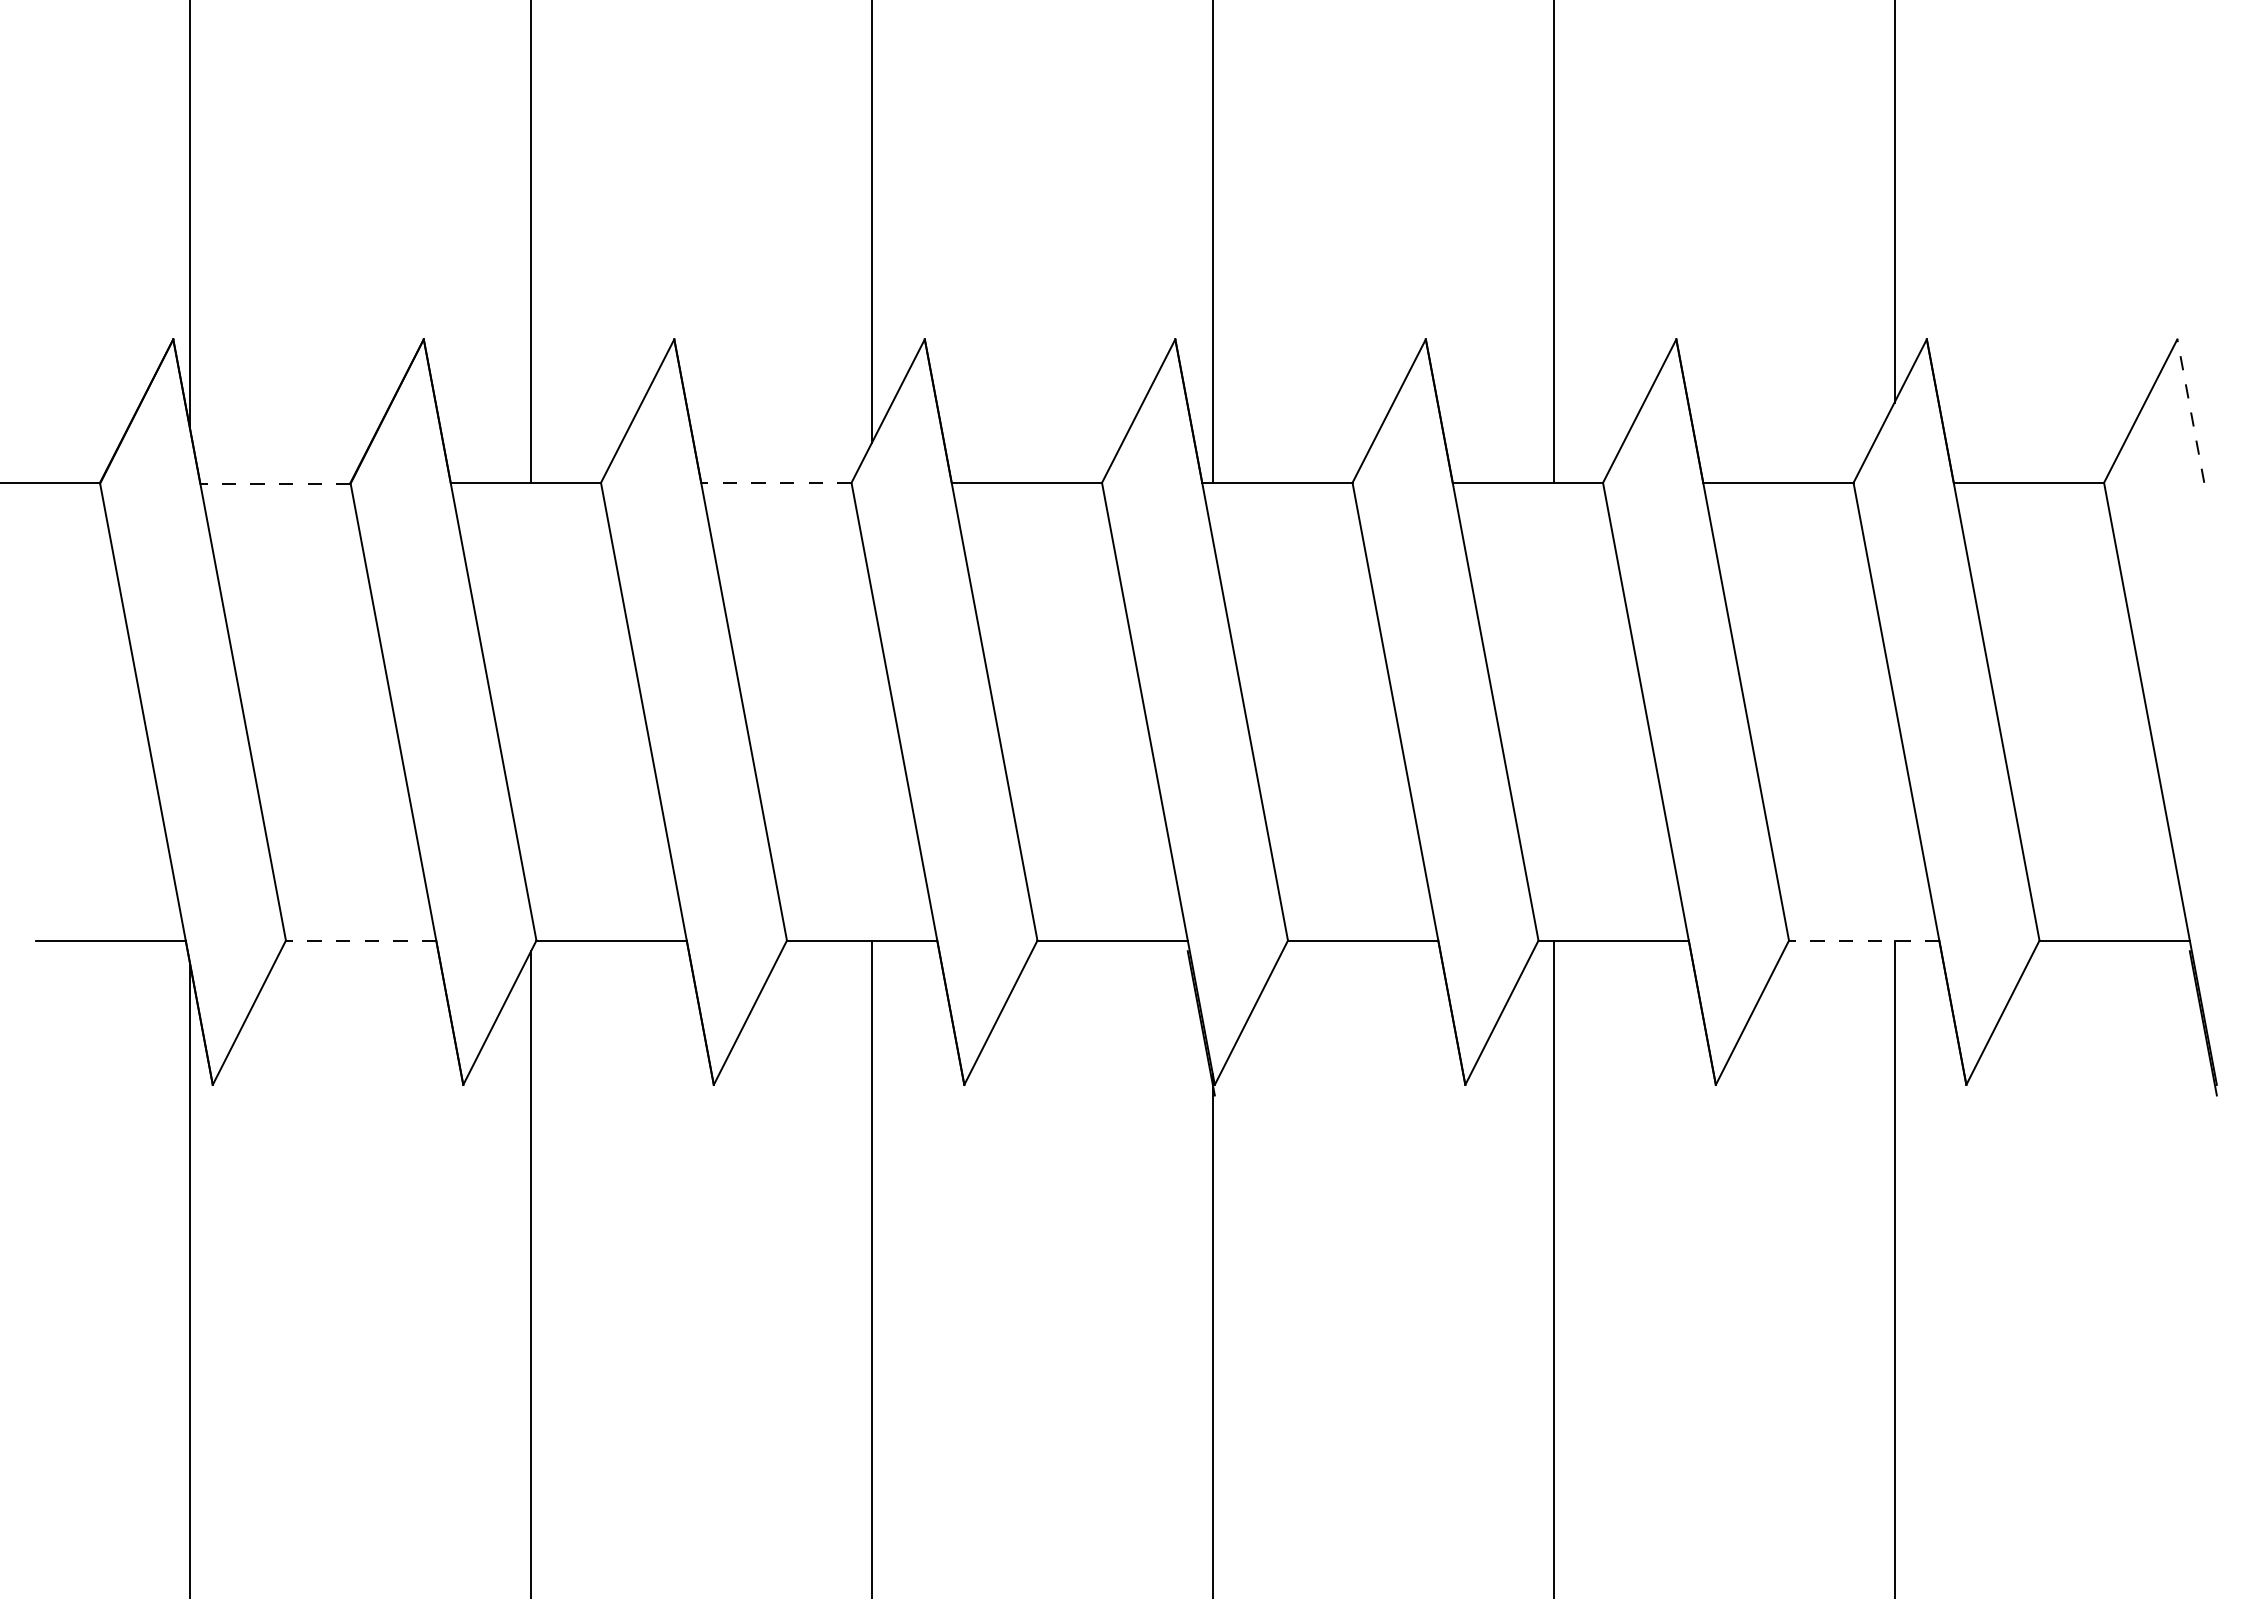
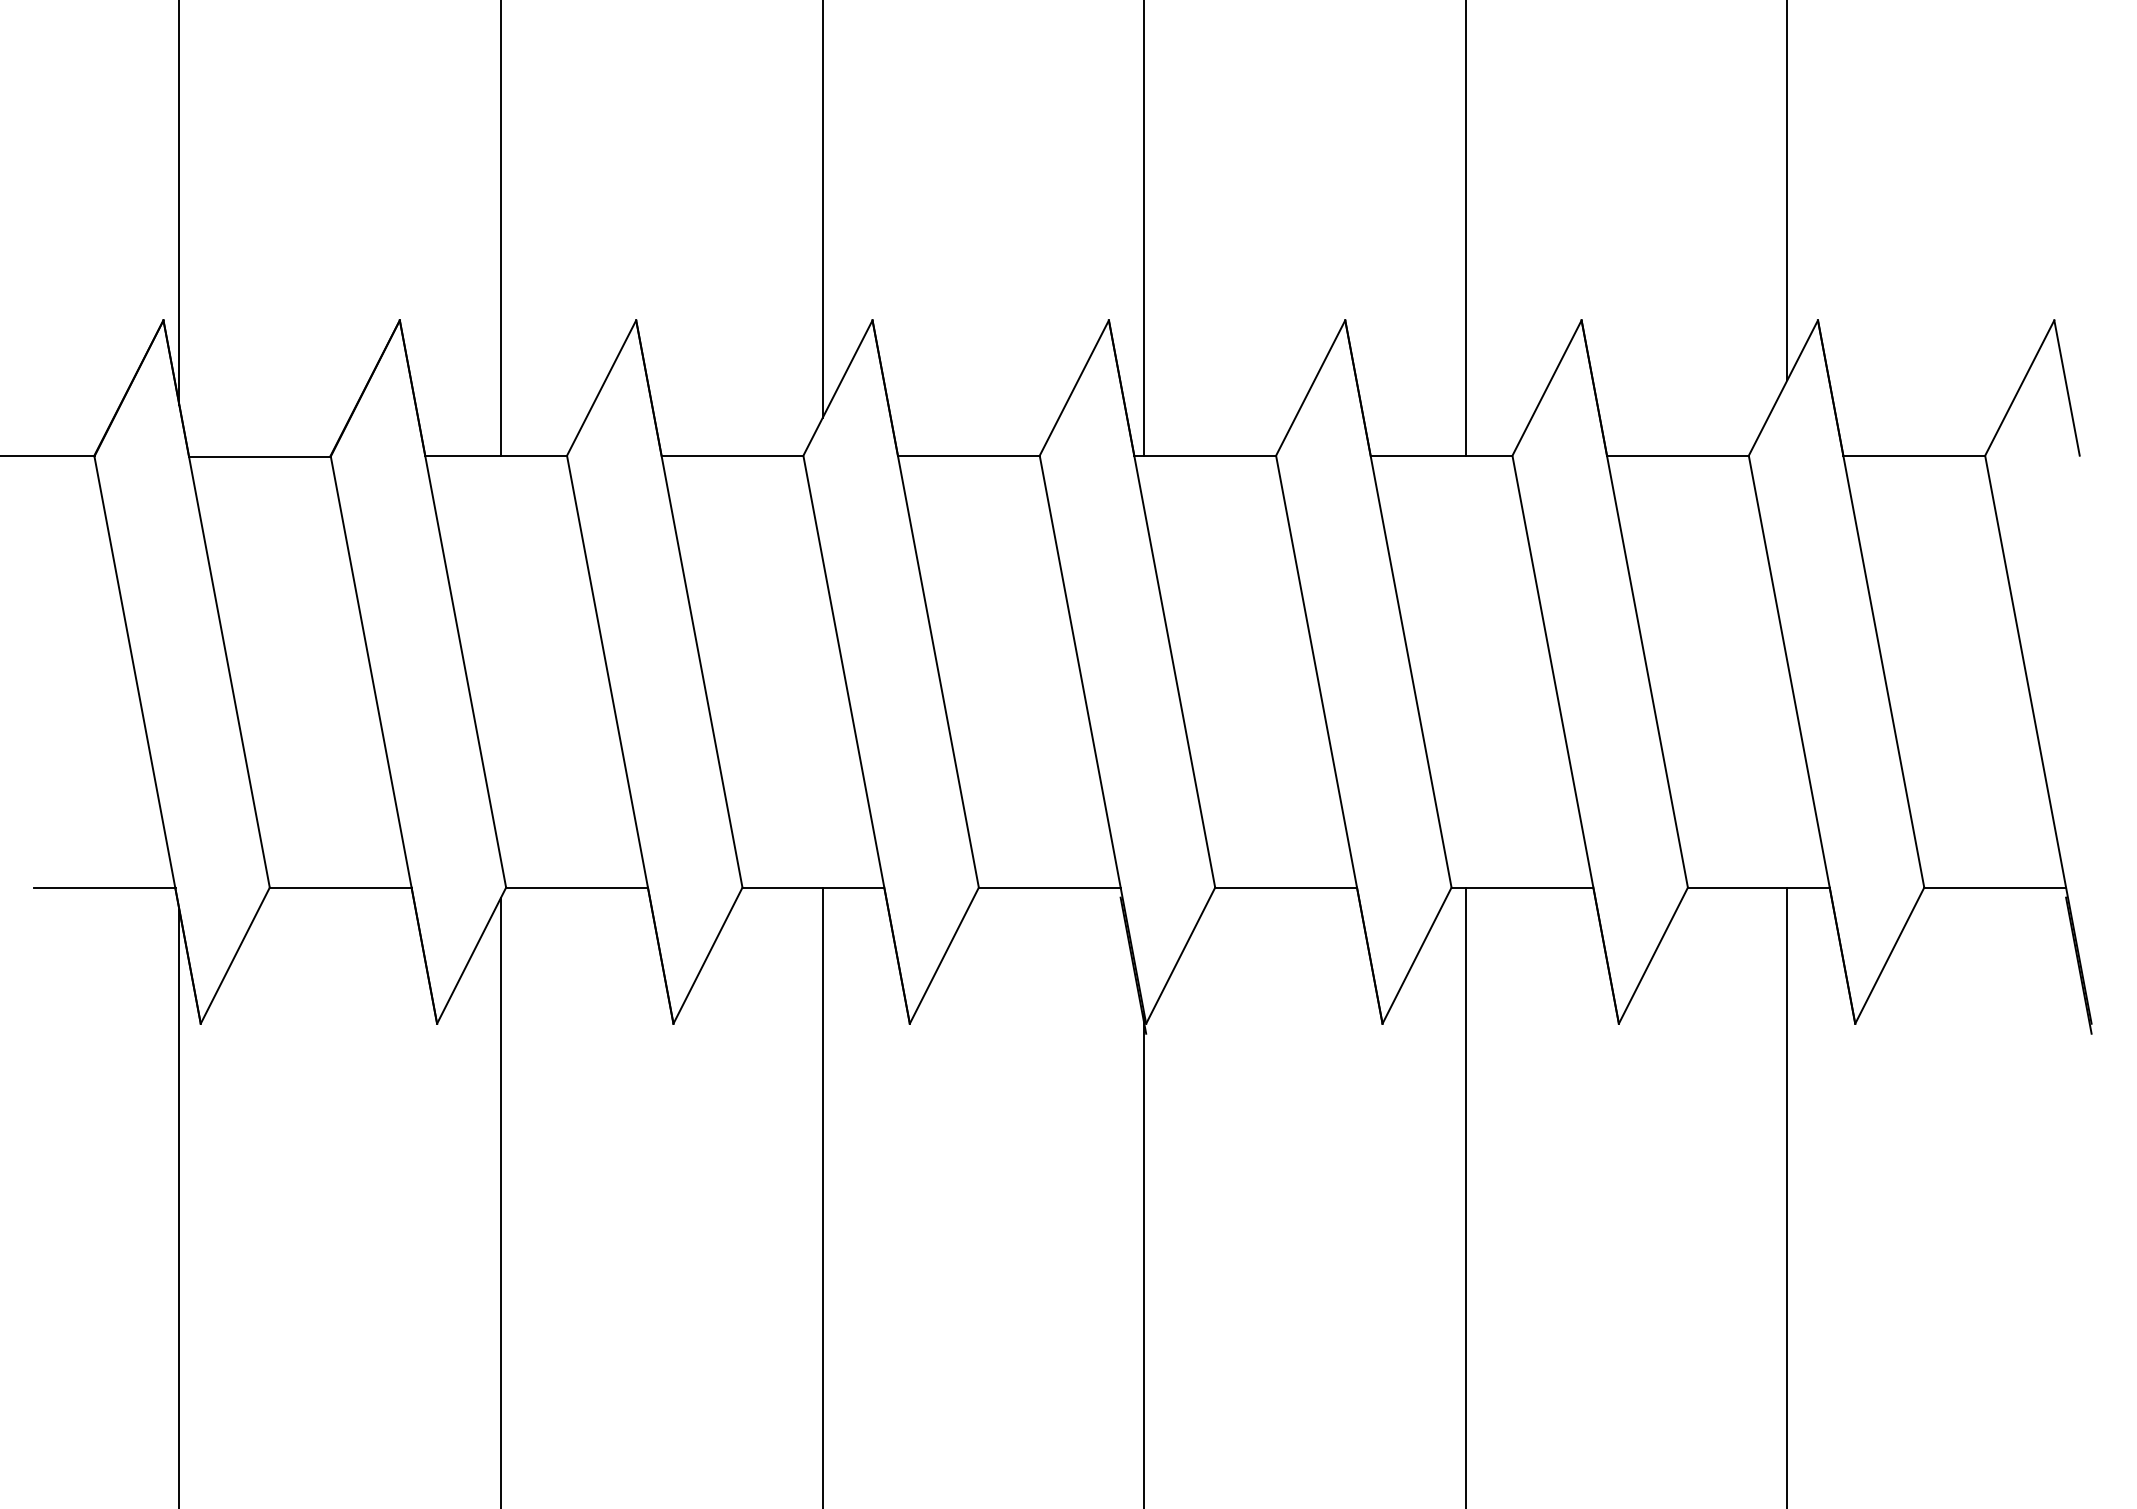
line: (2190, 411) -> (2066, 388), dashed -> solid
line: (775, 482) -> (731, 455), dashed -> solid
line: (275, 483) -> (259, 456), dashed -> solid
line: (360, 940) -> (340, 887), dashed -> solid
line: (1863, 940) -> (1758, 887), dashed -> solid

